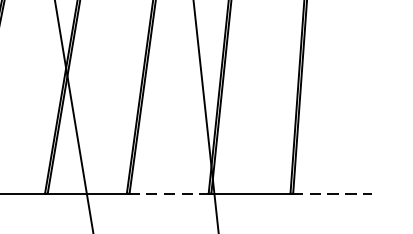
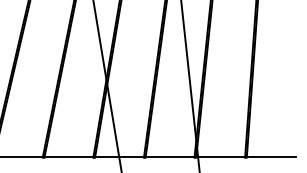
line: (168, 193) -> (169, 157), dashed -> solid
line: (331, 193) -> (270, 157), dashed -> solid

